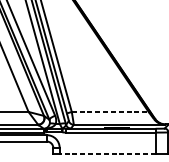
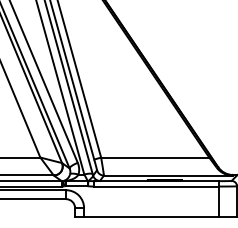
line: (110, 111) -> (155, 157), dashed -> solid
line: (107, 154) -> (151, 217), dashed -> solid

